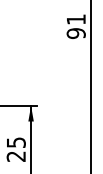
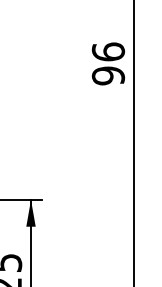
text: (75, 19) -> (107, 51), 91 -> 96

